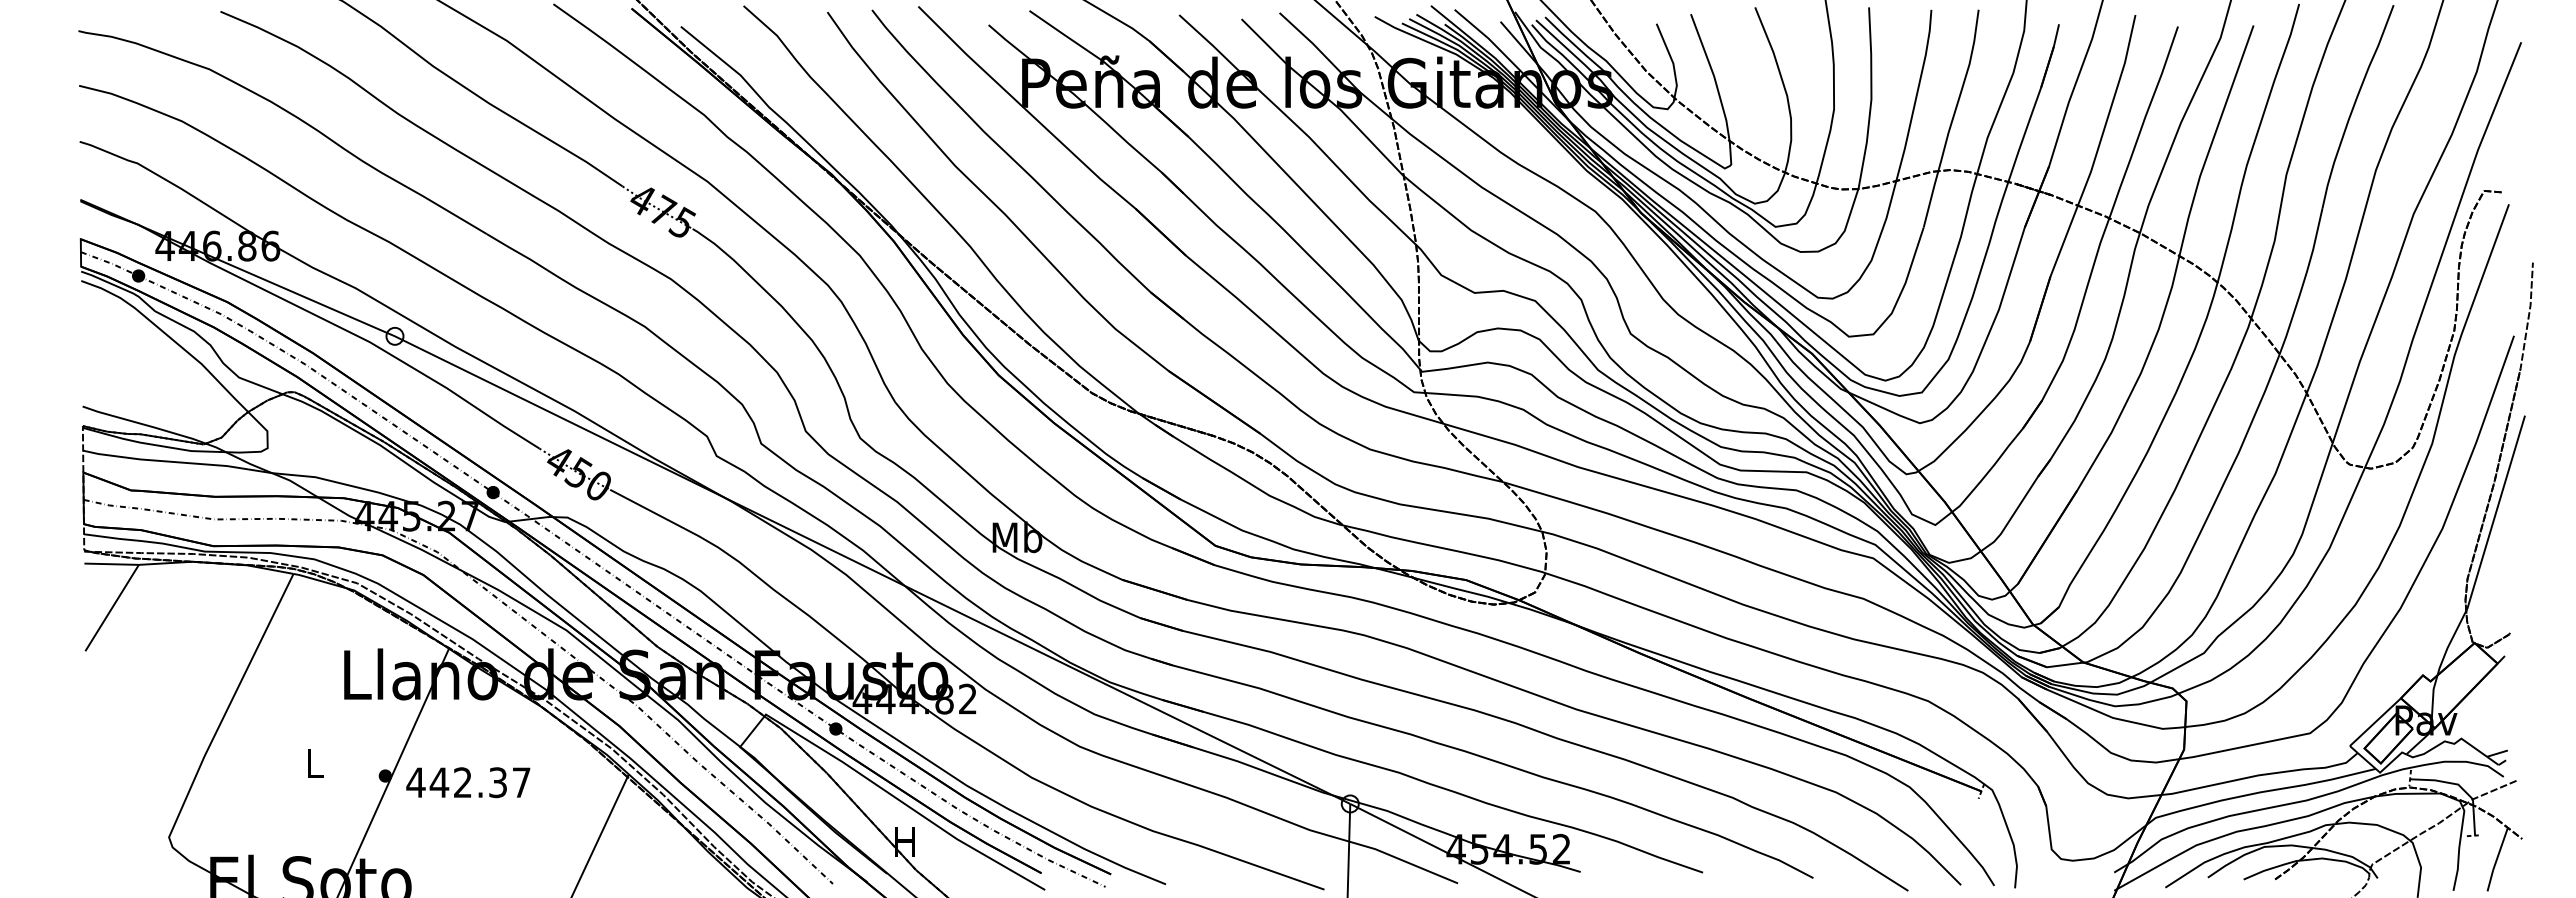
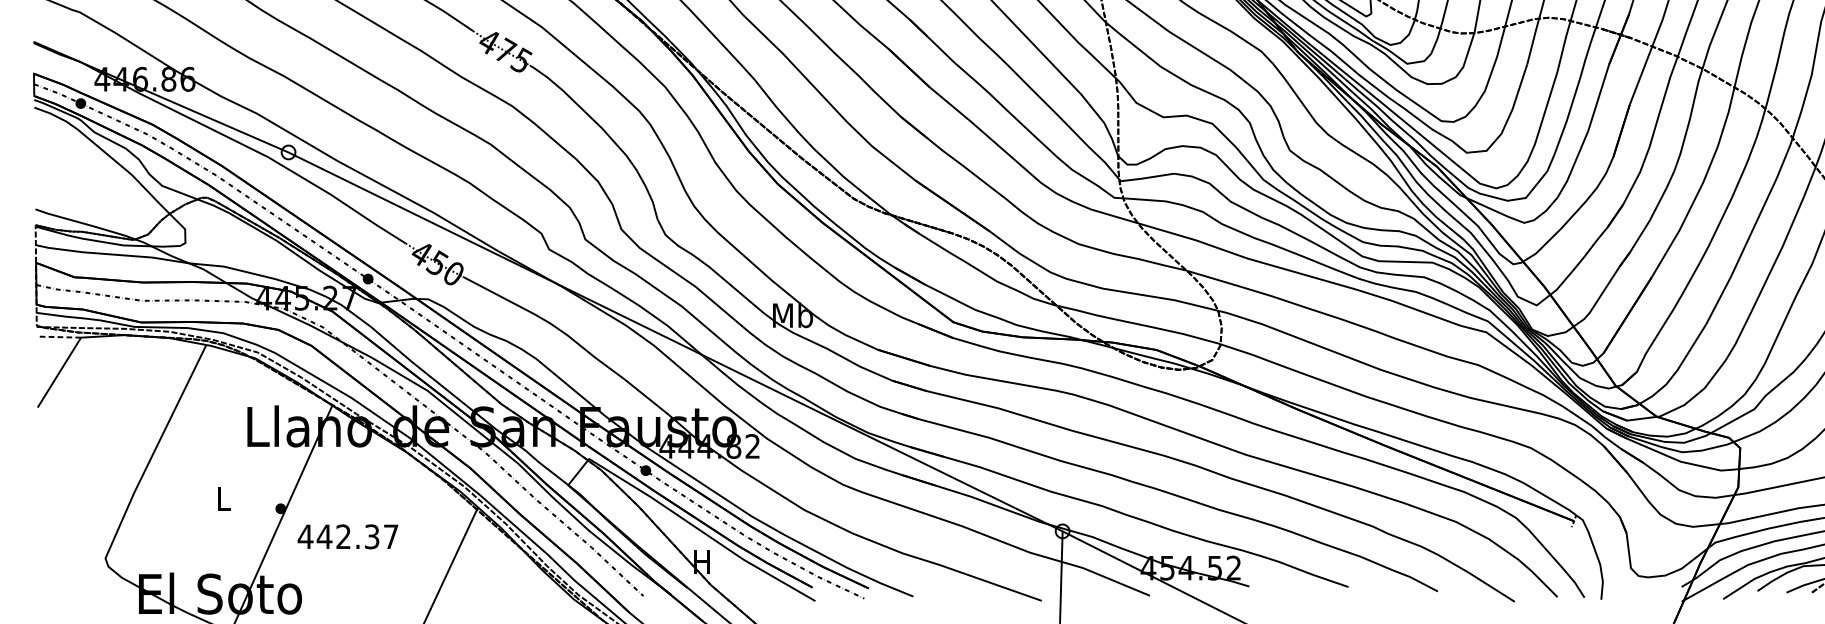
line: (111, 564) -> (58, 337), solid -> dashed
text: (468, 782) -> (348, 536), moved

